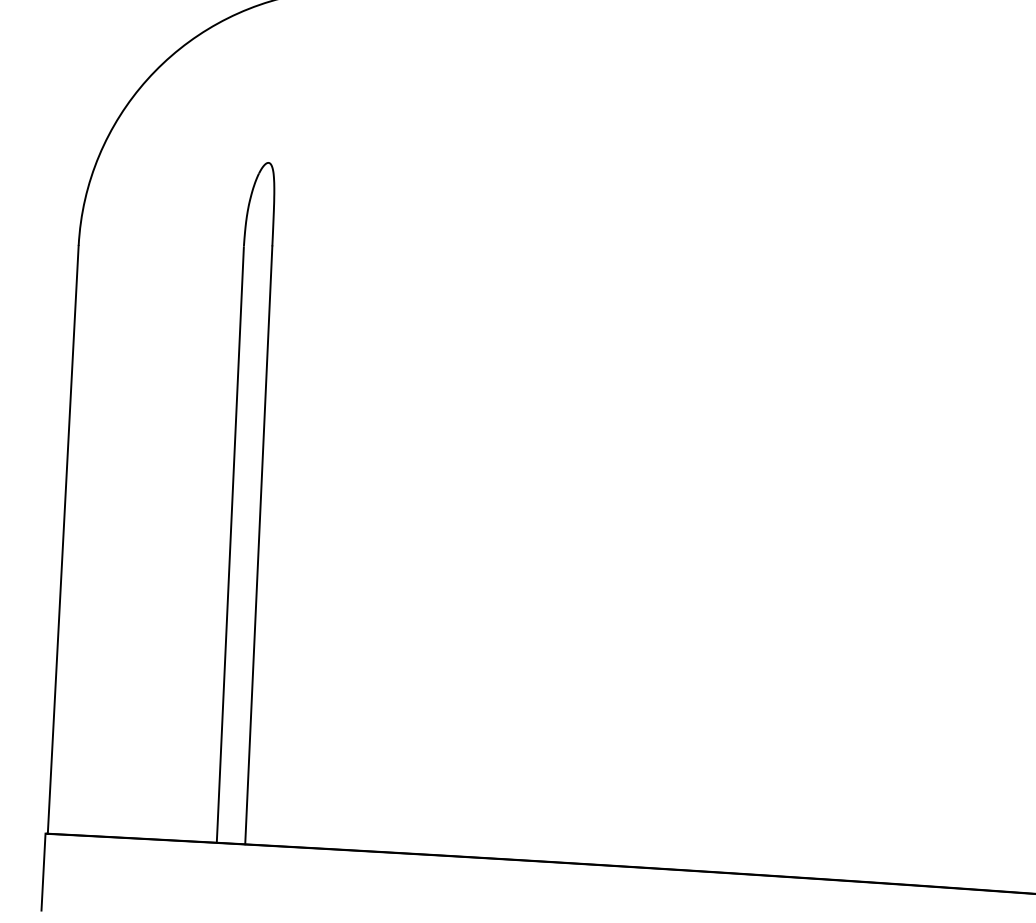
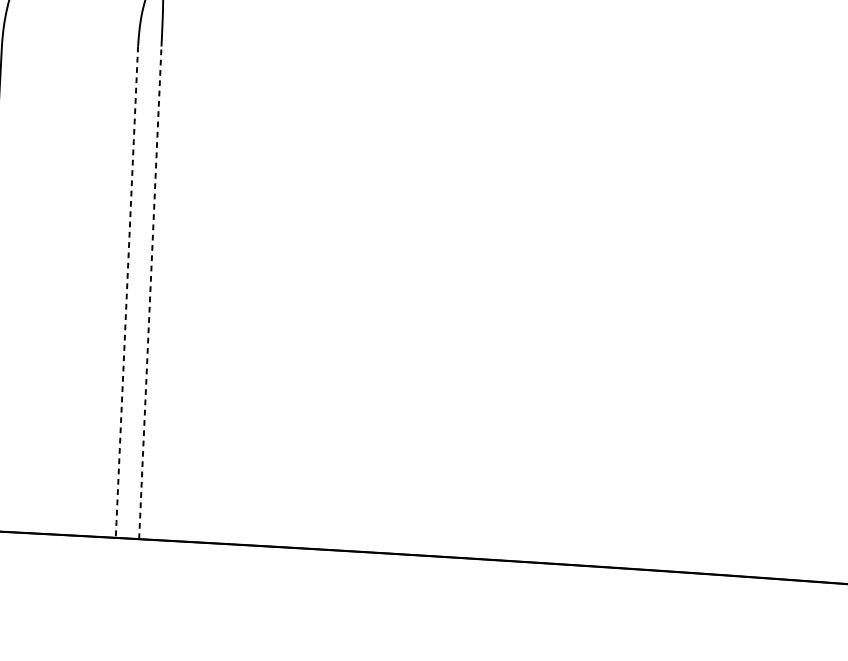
line: (230, 544) -> (127, 292), solid -> dashed
line: (258, 544) -> (150, 292), solid -> dashed

